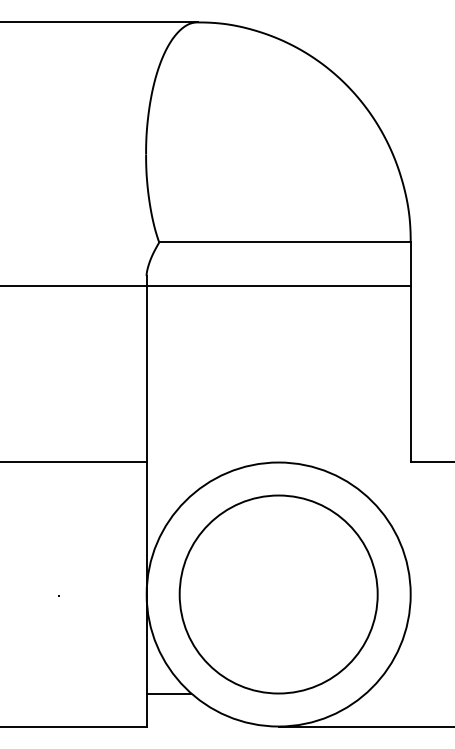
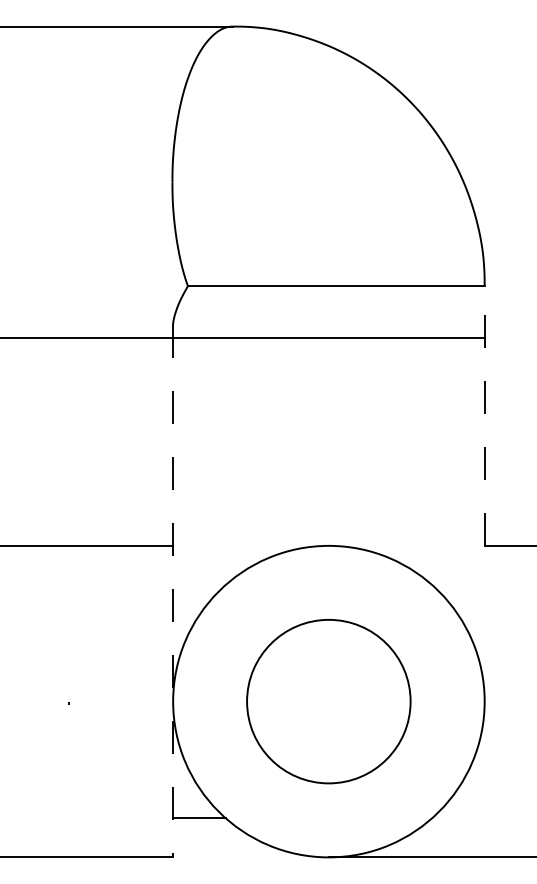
line: (410, 351) -> (484, 414), solid -> dashed
line: (146, 501) -> (172, 591), solid -> dashed
circle: (278, 594) -> (328, 701), size x0.7

